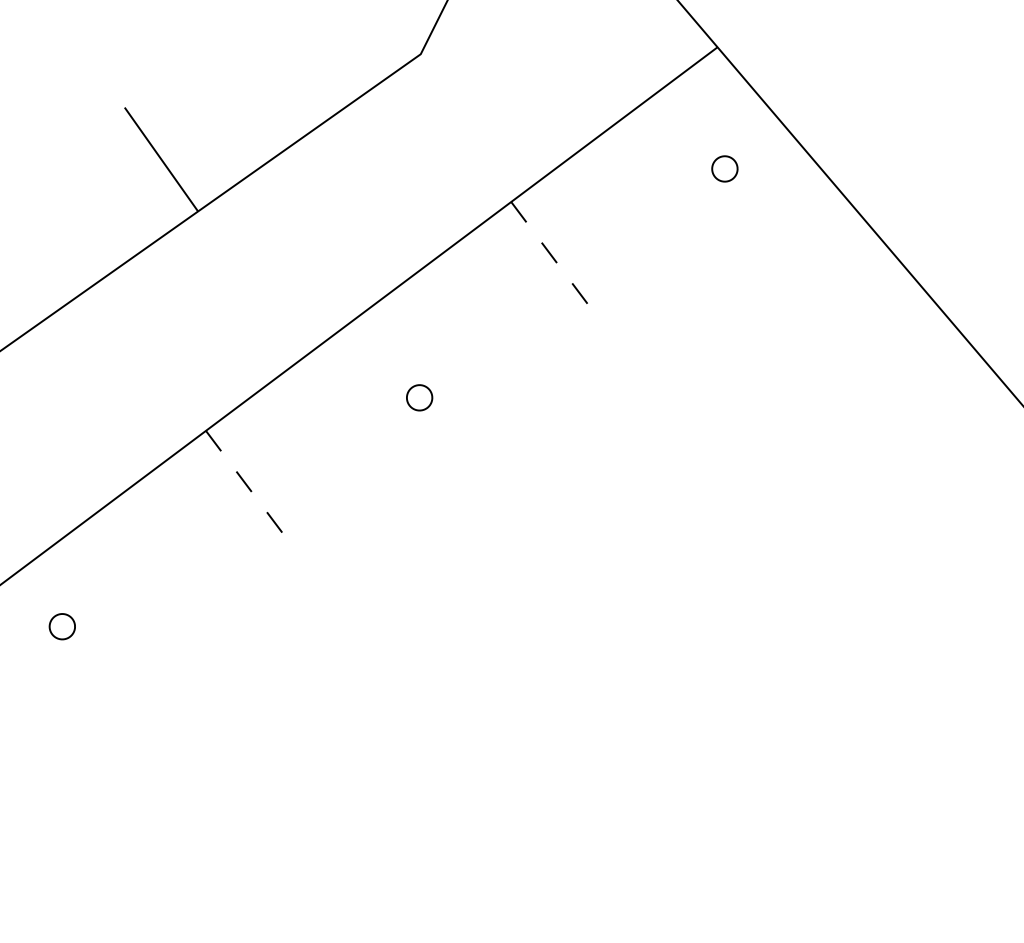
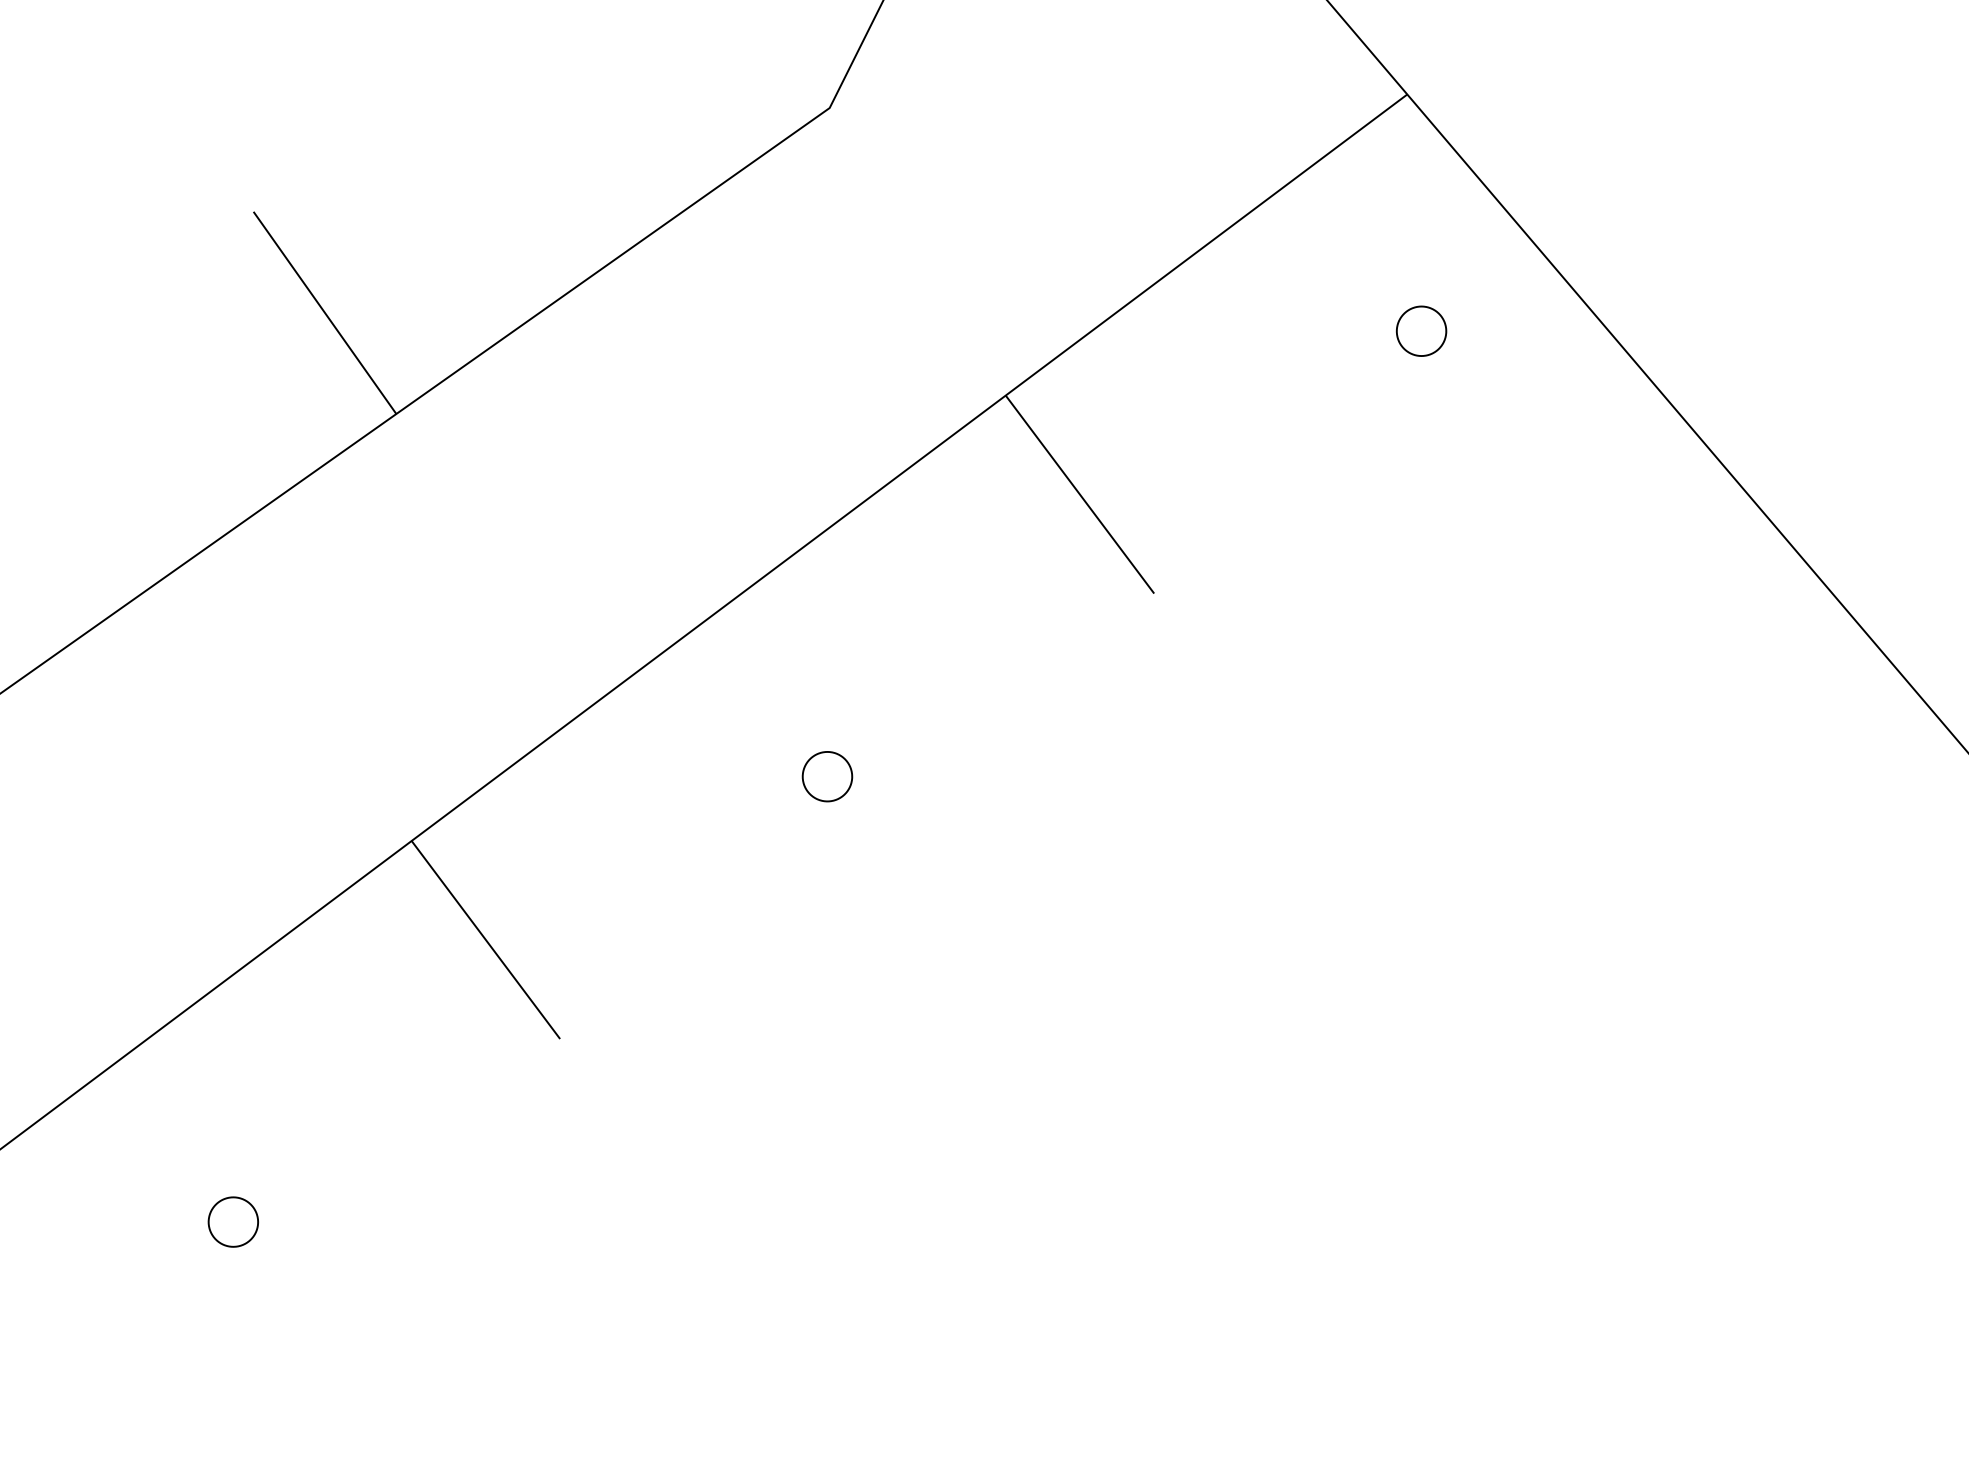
line: (549, 252) -> (1080, 493), dashed -> solid
line: (244, 481) -> (486, 939), dashed -> solid
part: (61, 626) -> (231, 1221), moved

